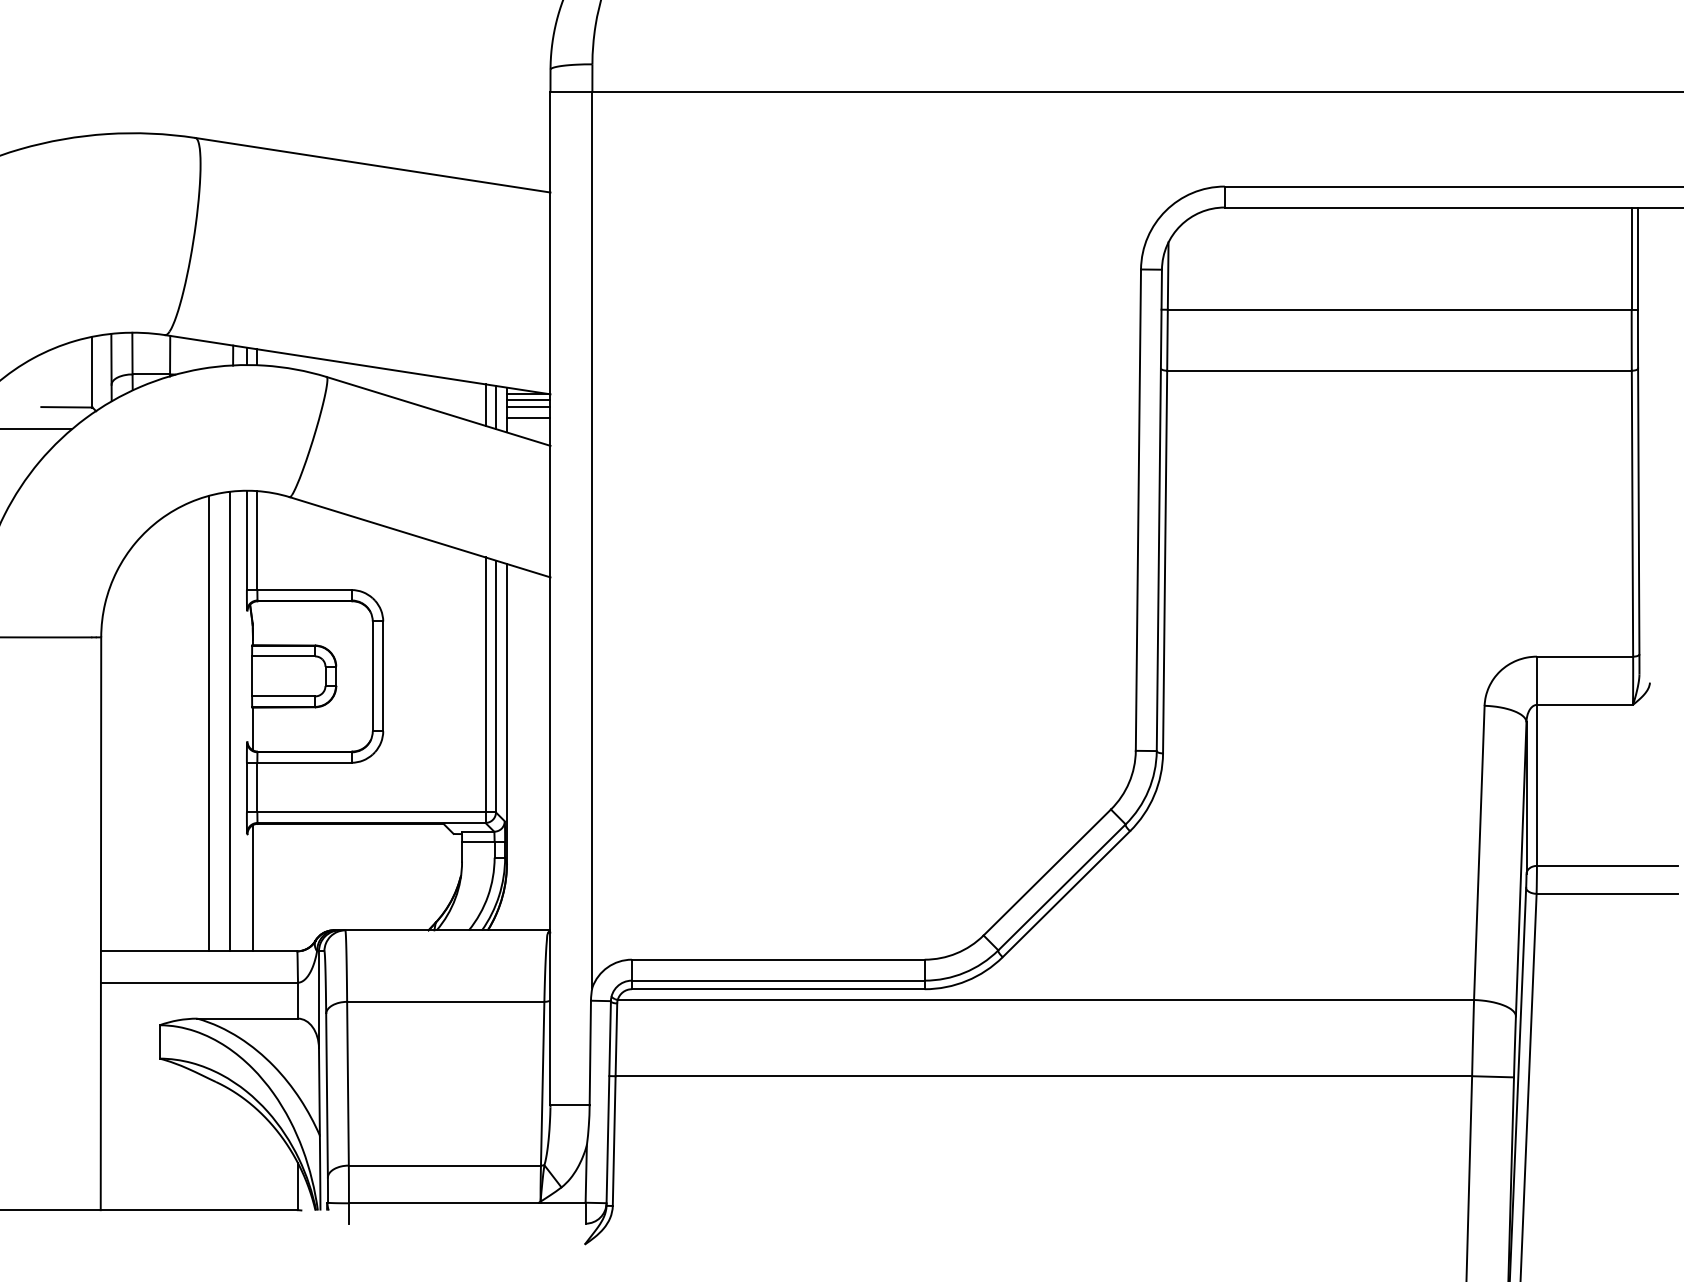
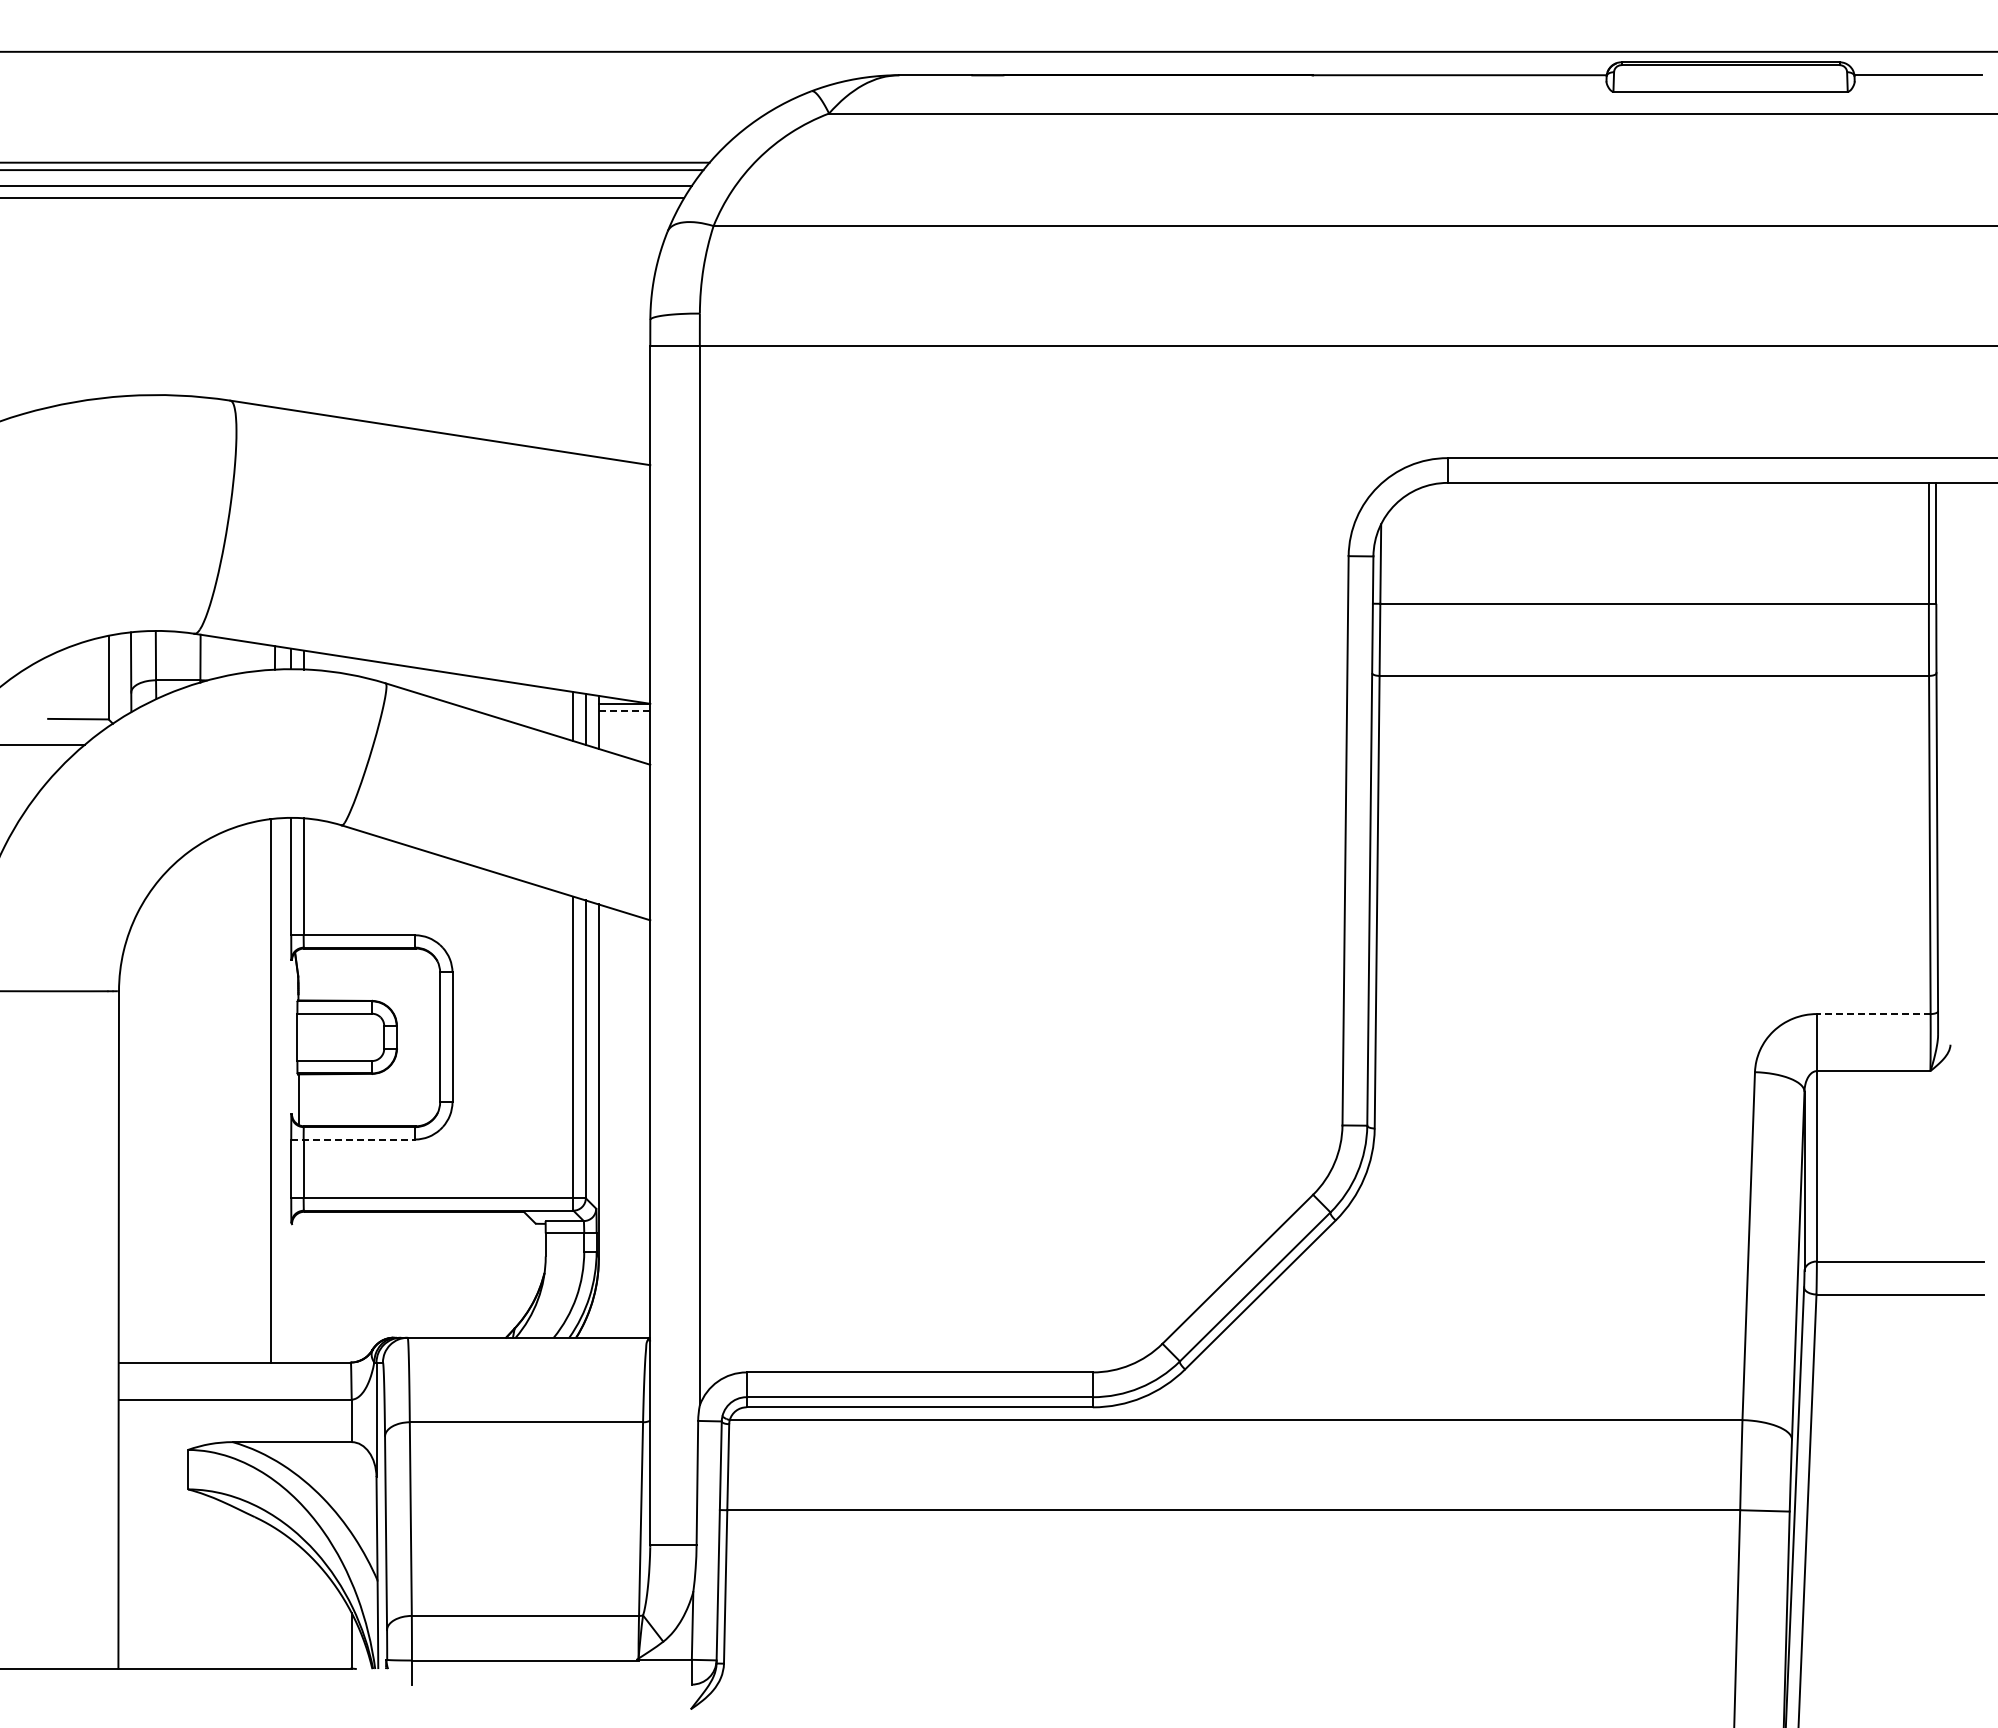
line: (528, 399) -> (624, 710), solid -> dashed
line: (528, 407) -> (624, 719), removed
line: (528, 417) -> (624, 731), removed
line: (1584, 657) -> (1873, 1014), solid -> dashed
line: (209, 722) -> (246, 1092), removed
line: (299, 762) -> (353, 1139), solid -> dashed
line: (253, 887) -> (298, 1287), removed

